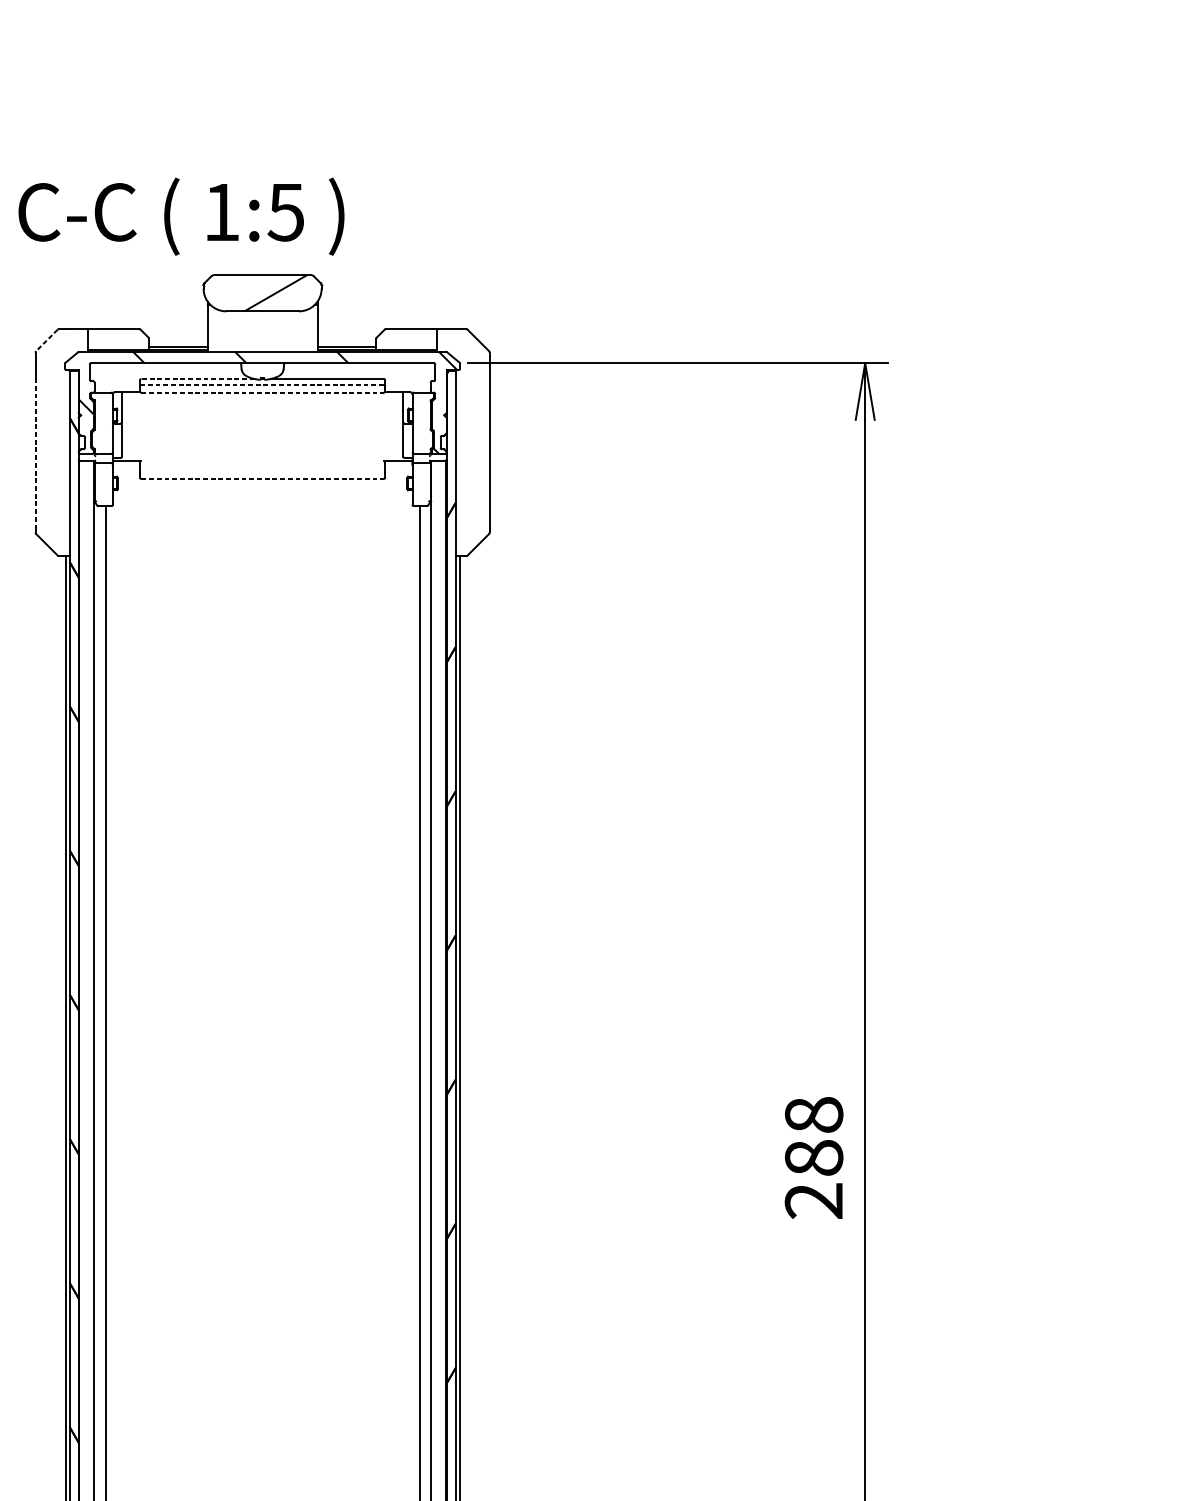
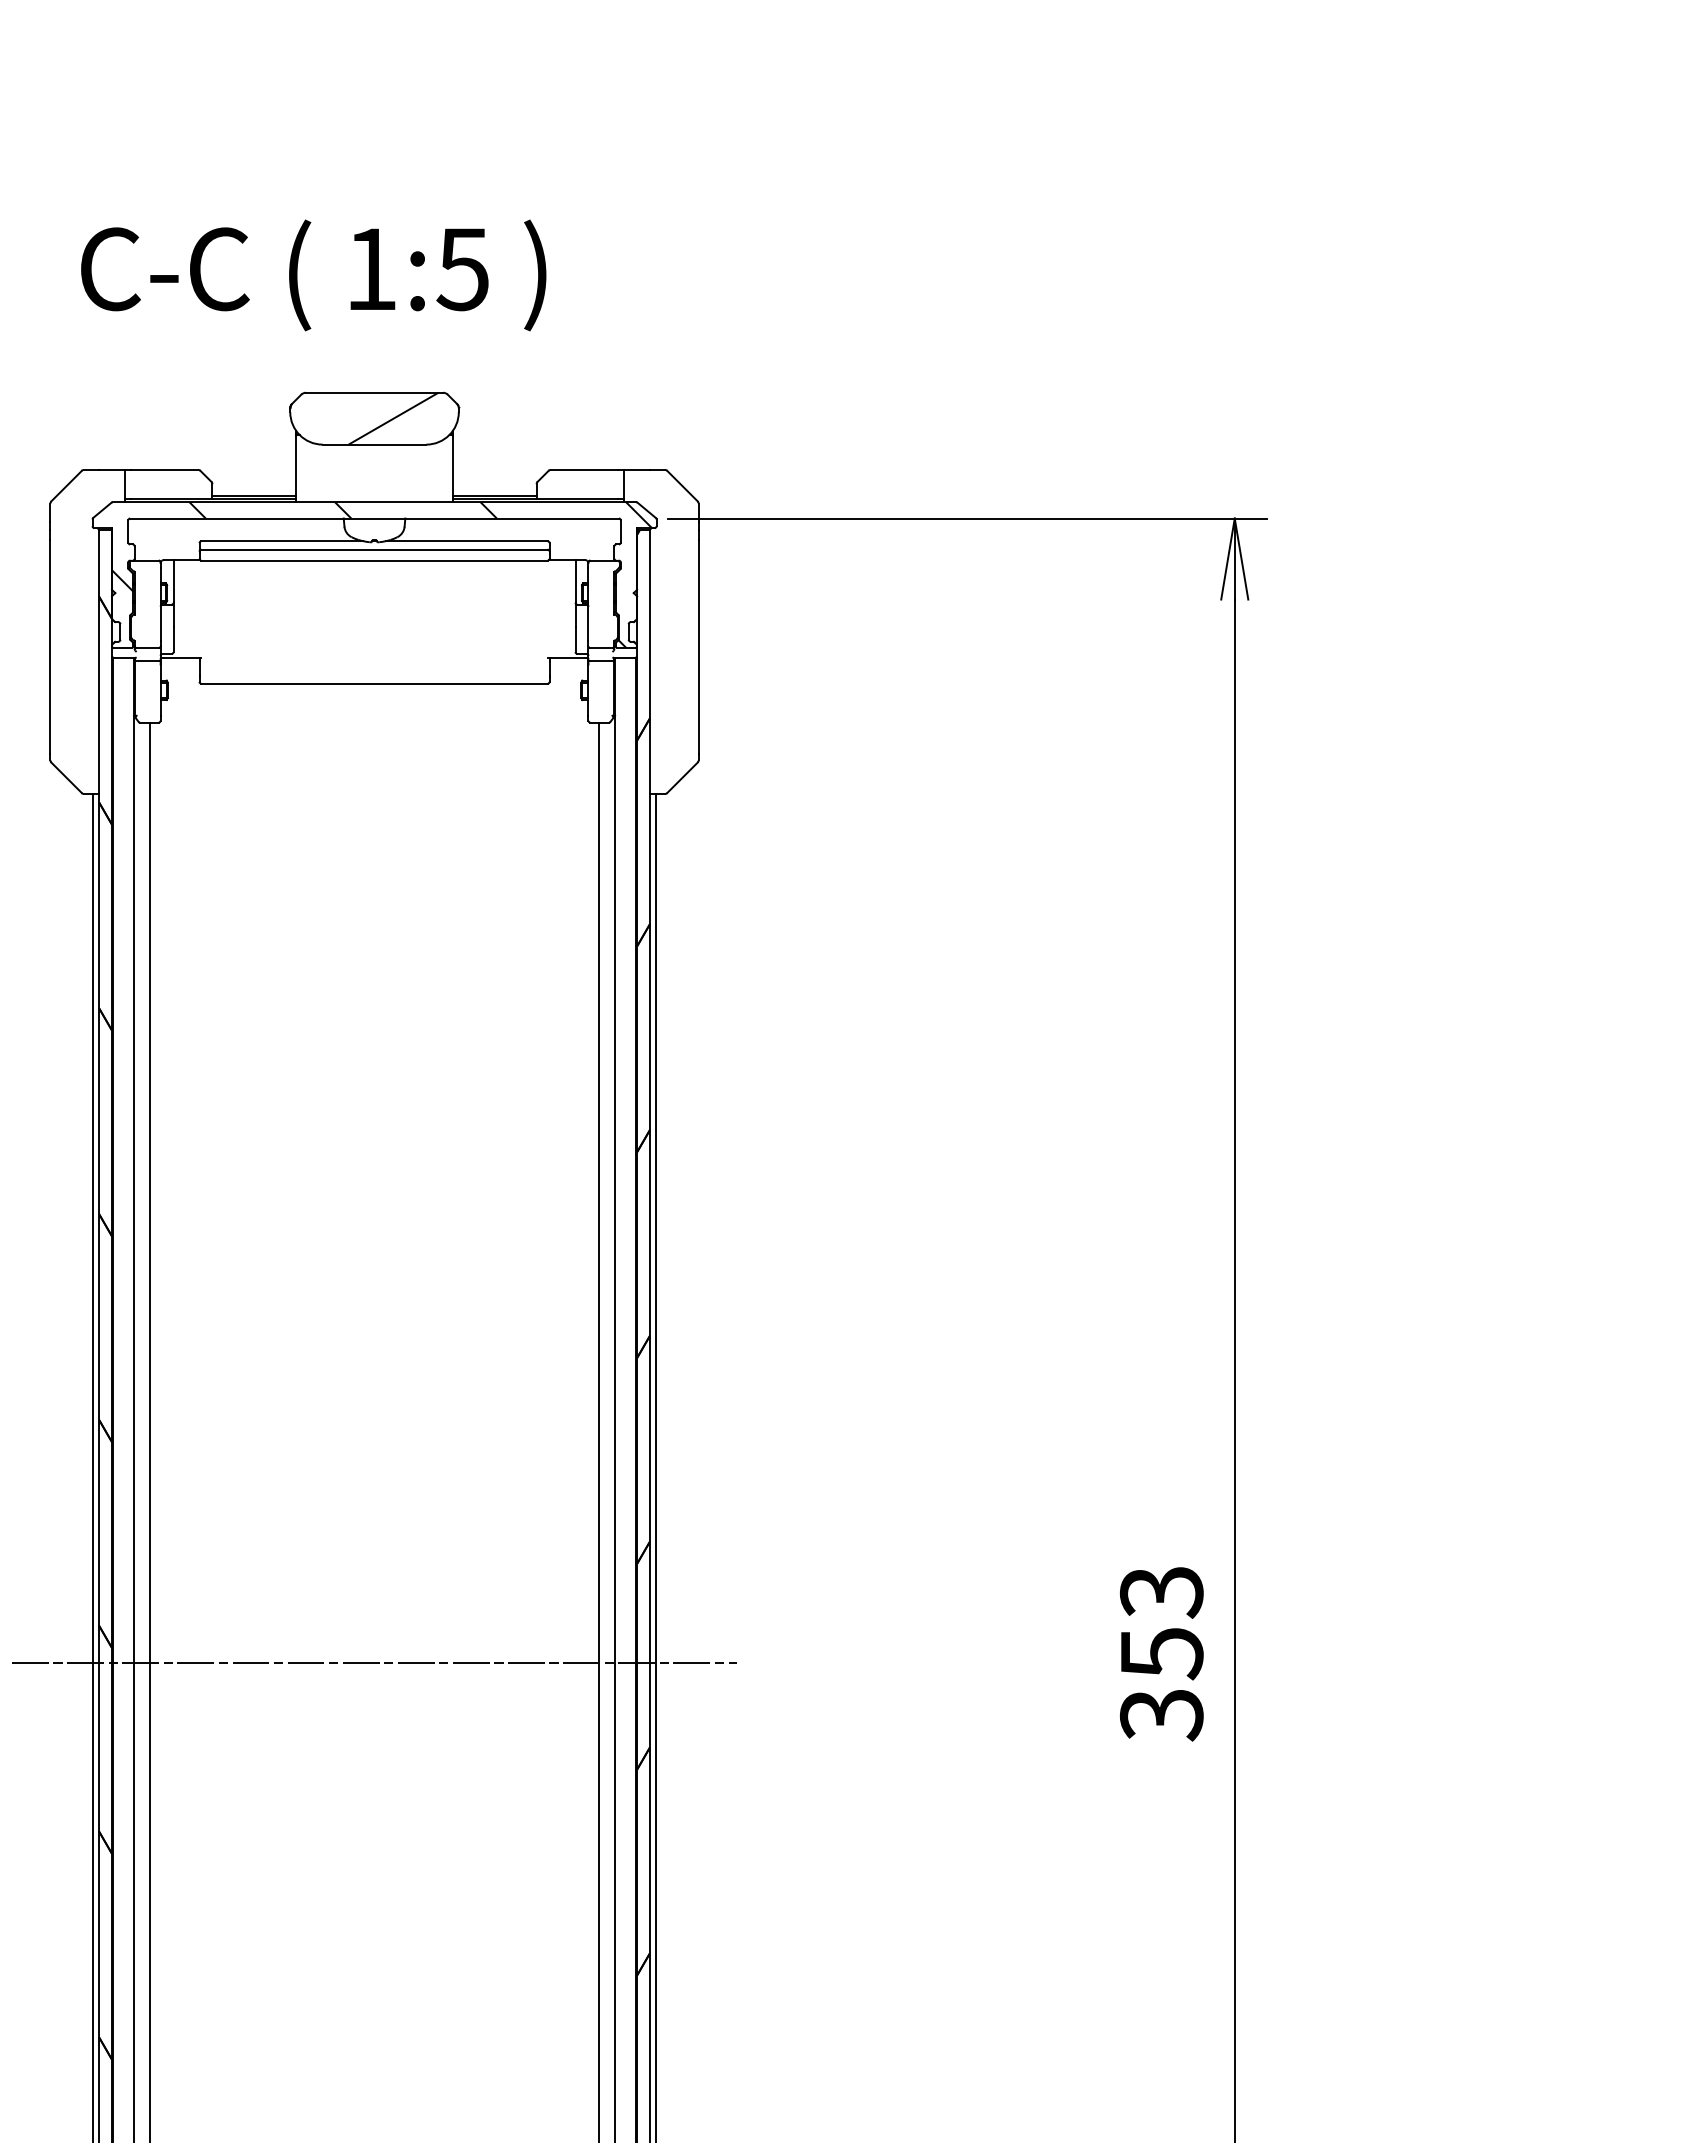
text: (181, 216) -> (313, 275), moved
line: (46, 340) -> (66, 486), dashed -> solid
line: (198, 379) -> (282, 541), dashed -> solid
line: (262, 384) -> (374, 549), dashed -> solid
line: (263, 392) -> (375, 560), dashed -> solid
line: (35, 453) -> (50, 647), dashed -> solid
line: (263, 478) -> (375, 683), dashed -> solid
text: (813, 1158) -> (1161, 1653), 288 -> 353
line: (262, 1164) -> (374, 1662), added

